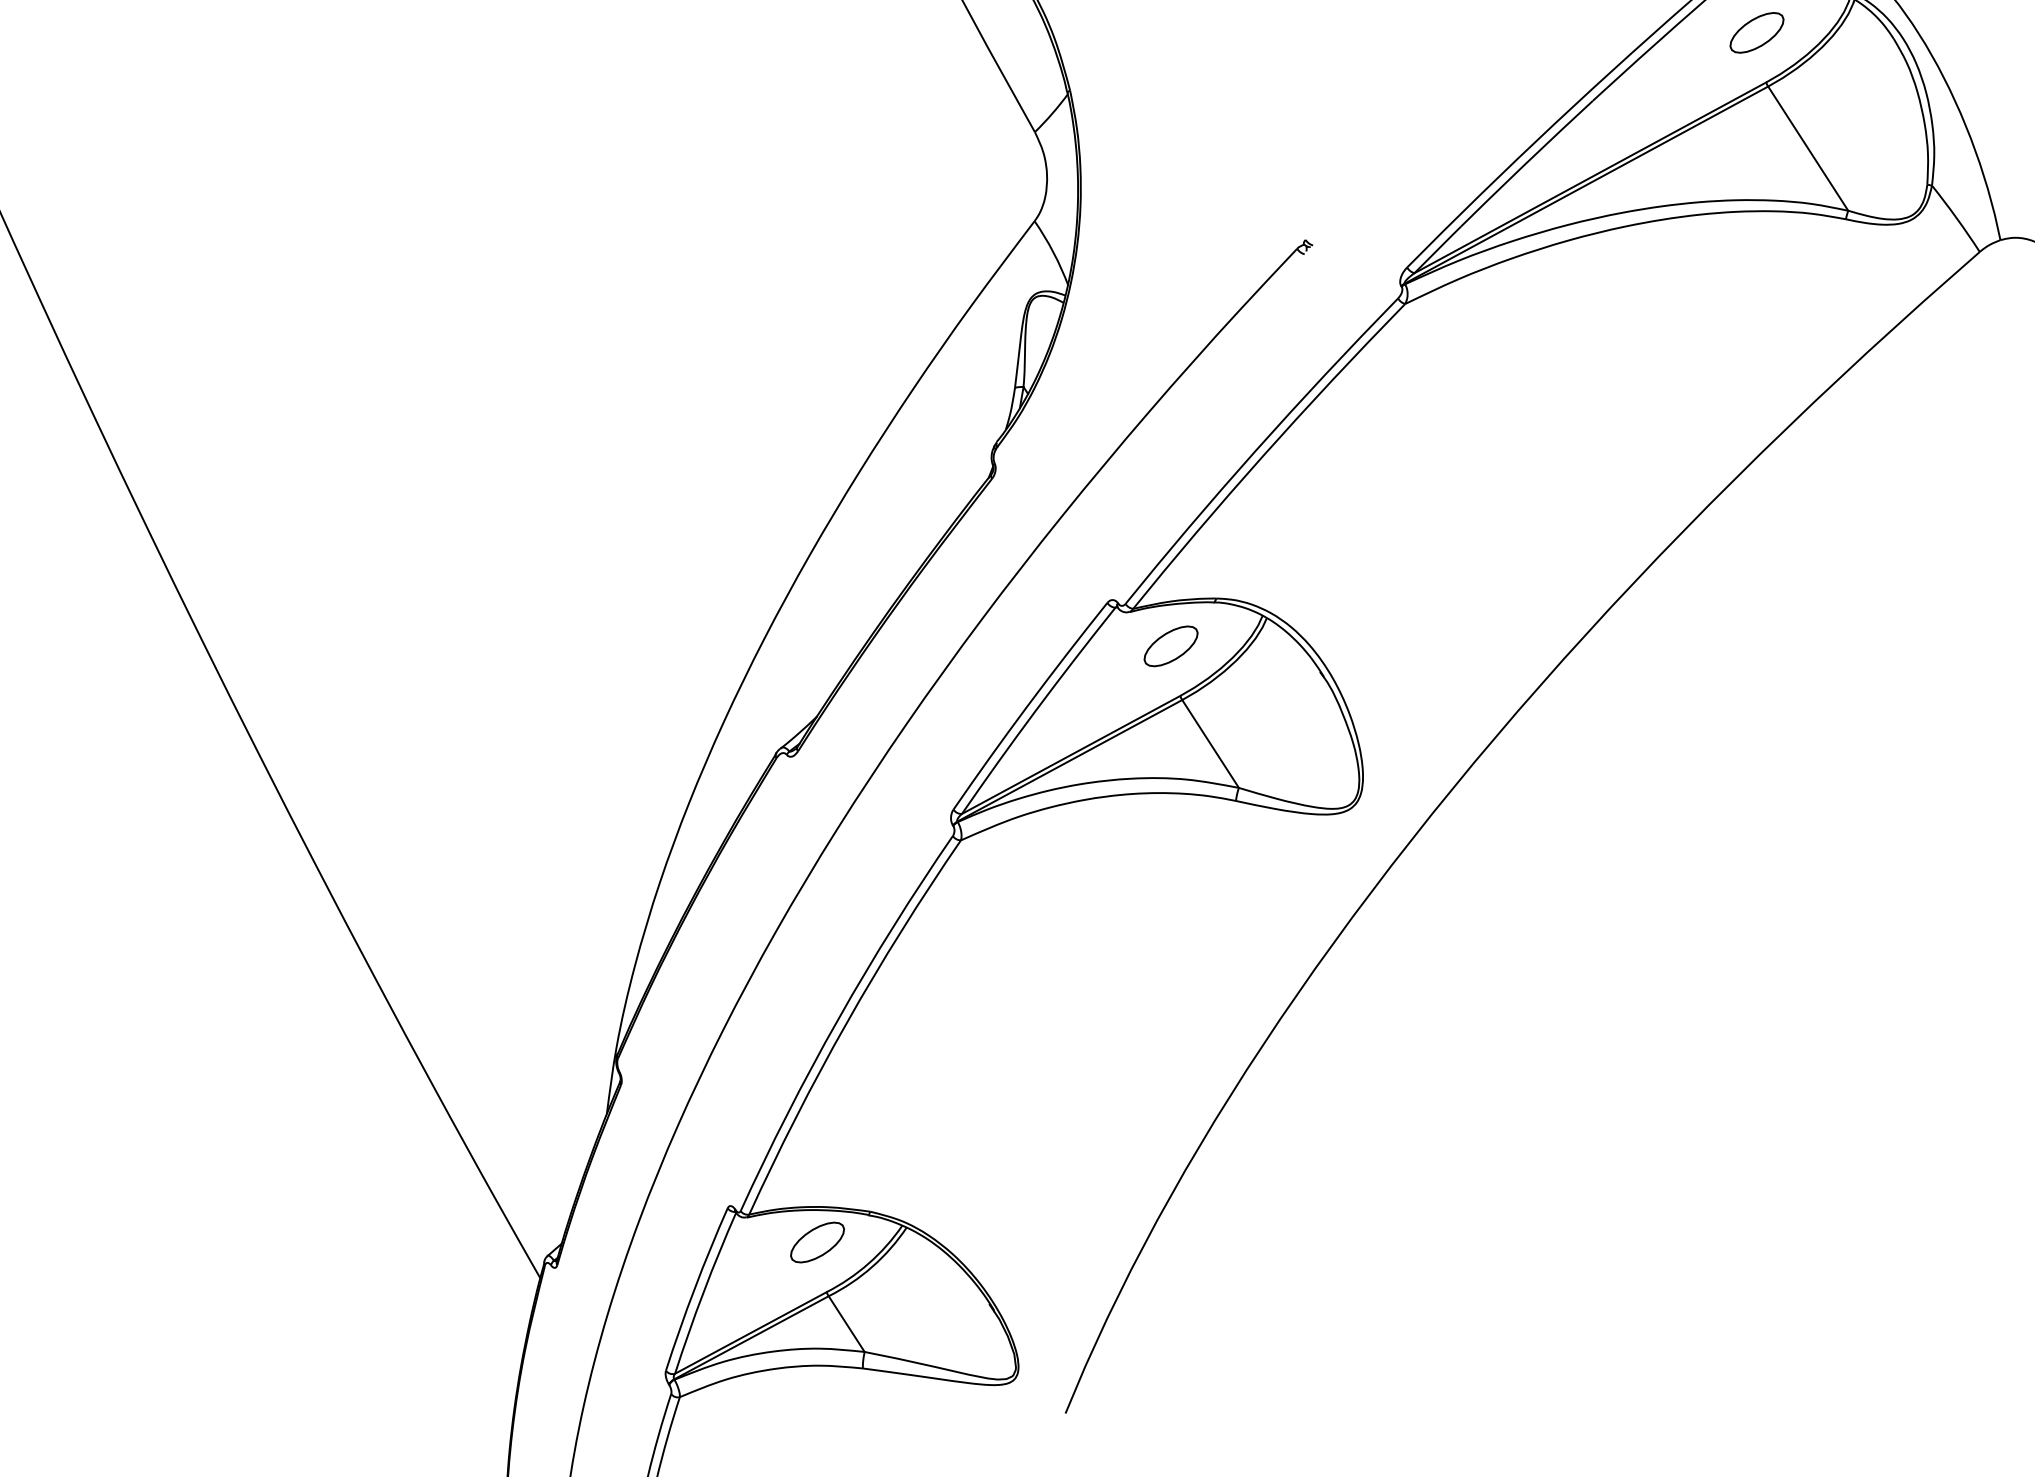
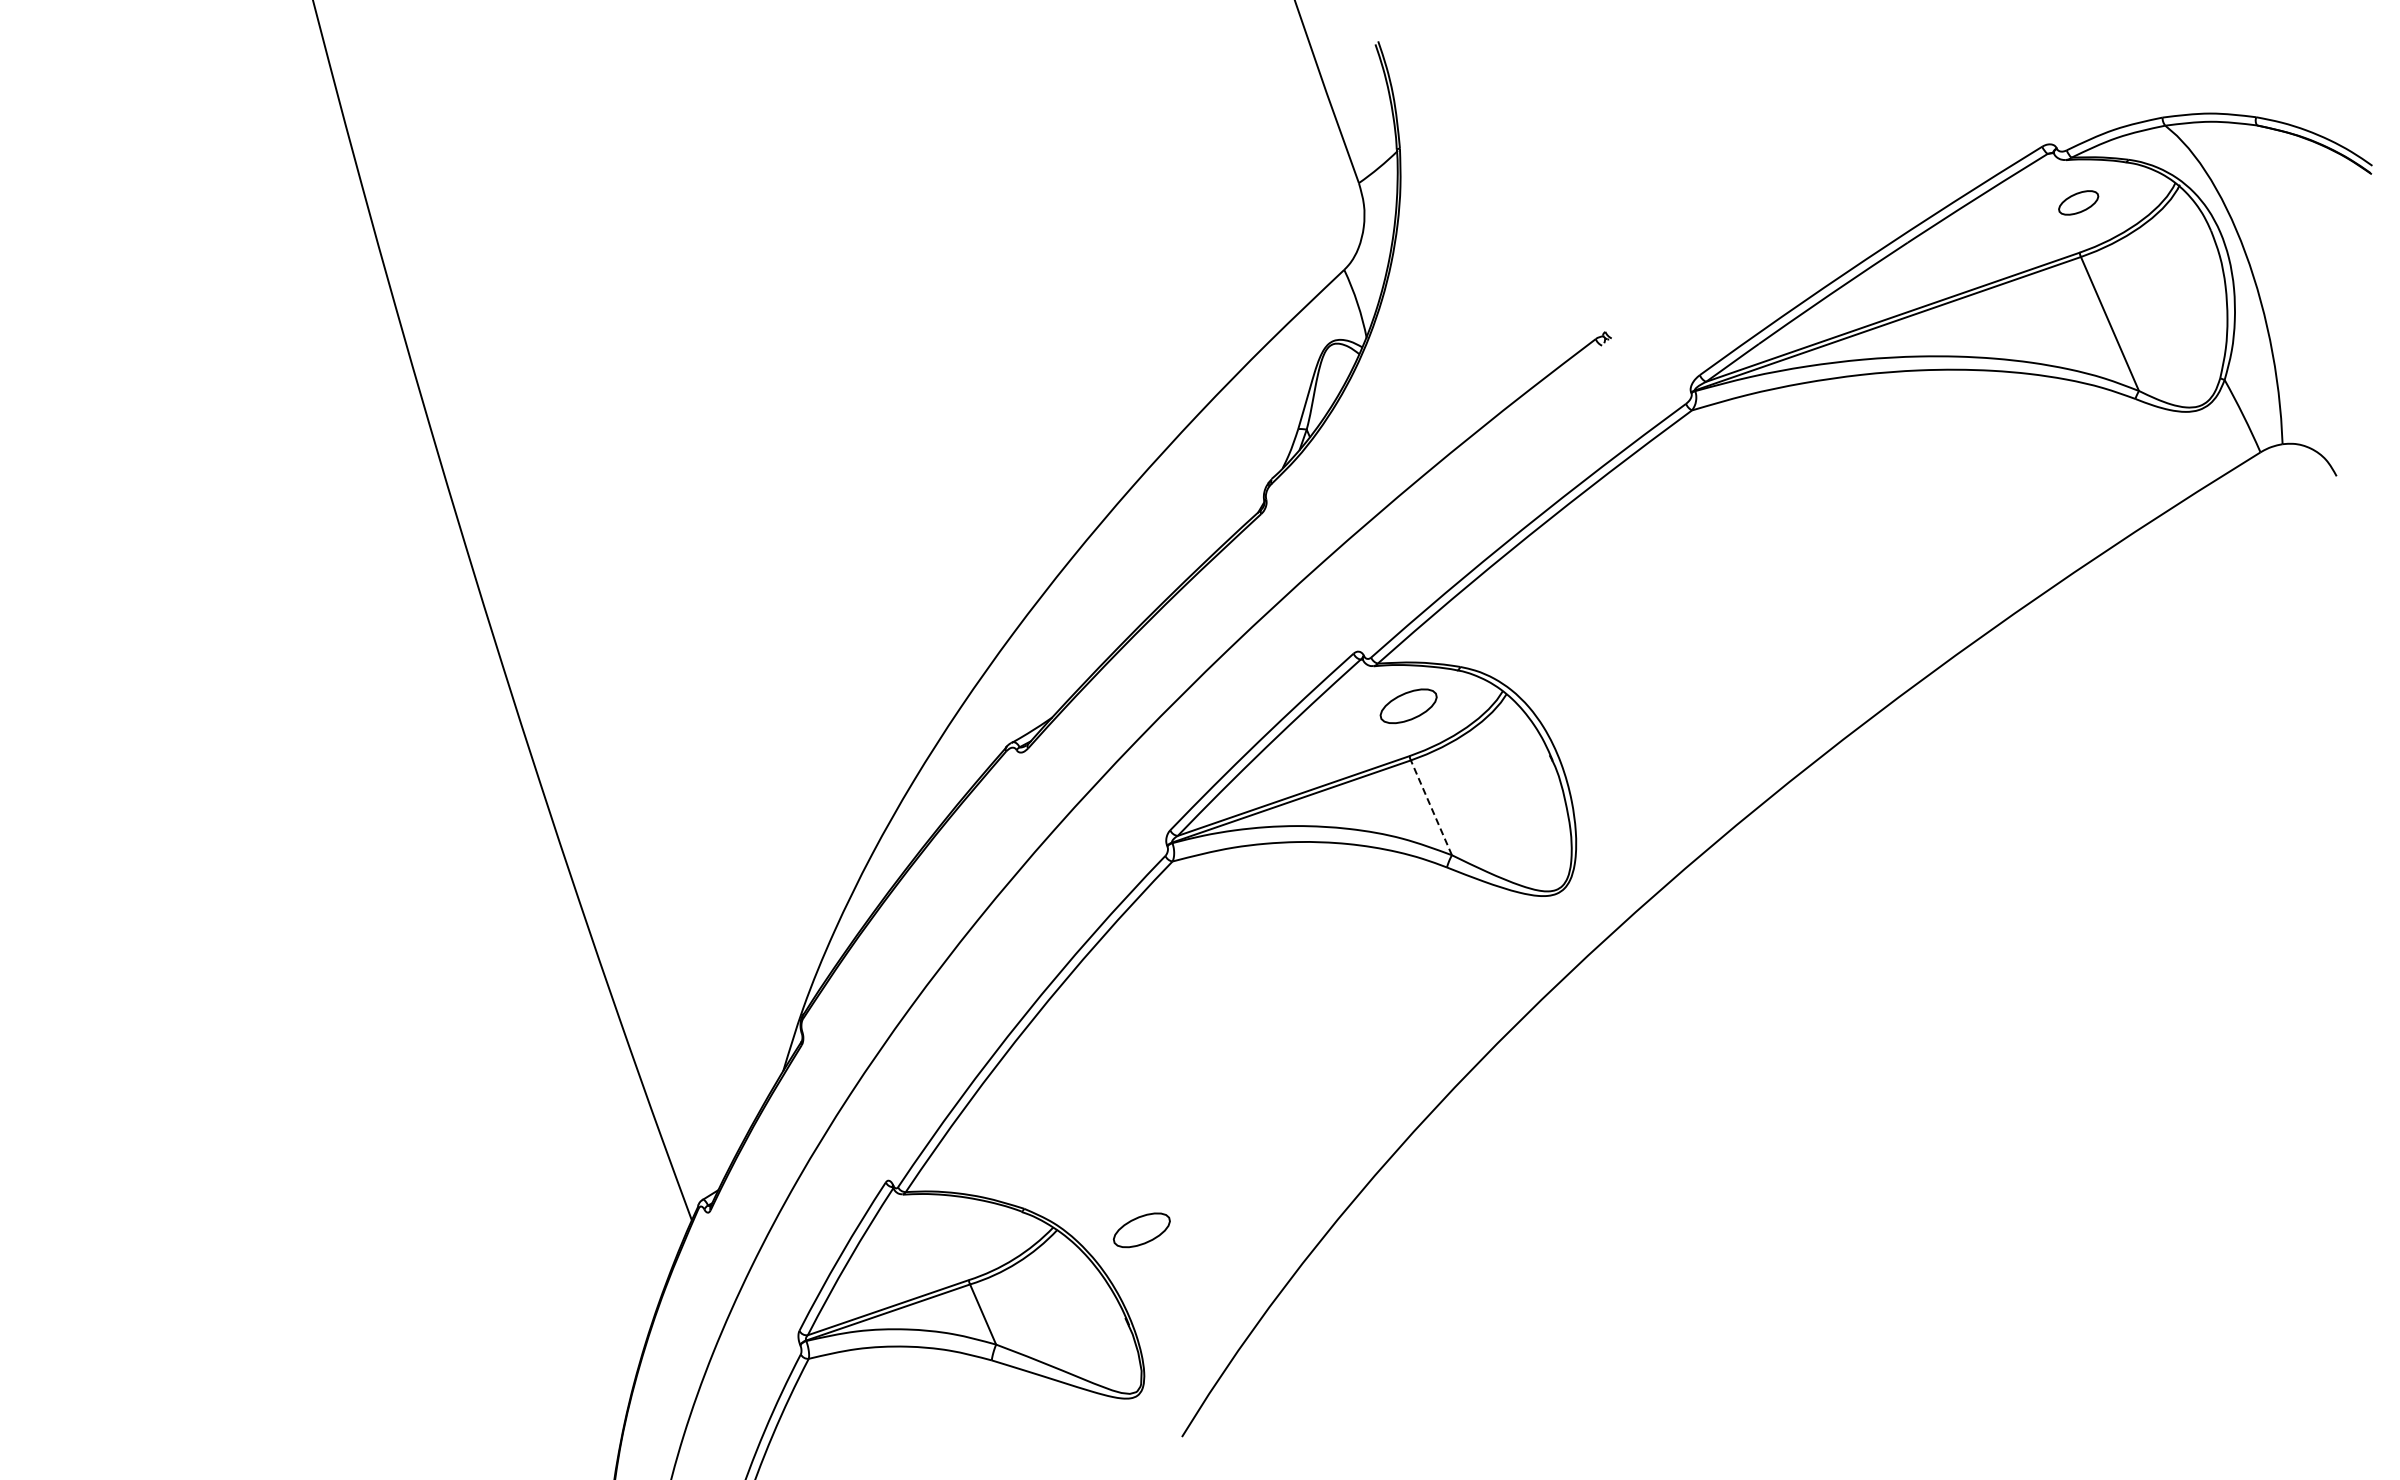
part: (1756, 32) -> (2078, 202), size x0.7
line: (1210, 743) -> (1431, 807), solid -> dashed
part: (817, 1242) -> (1141, 1230), moved

